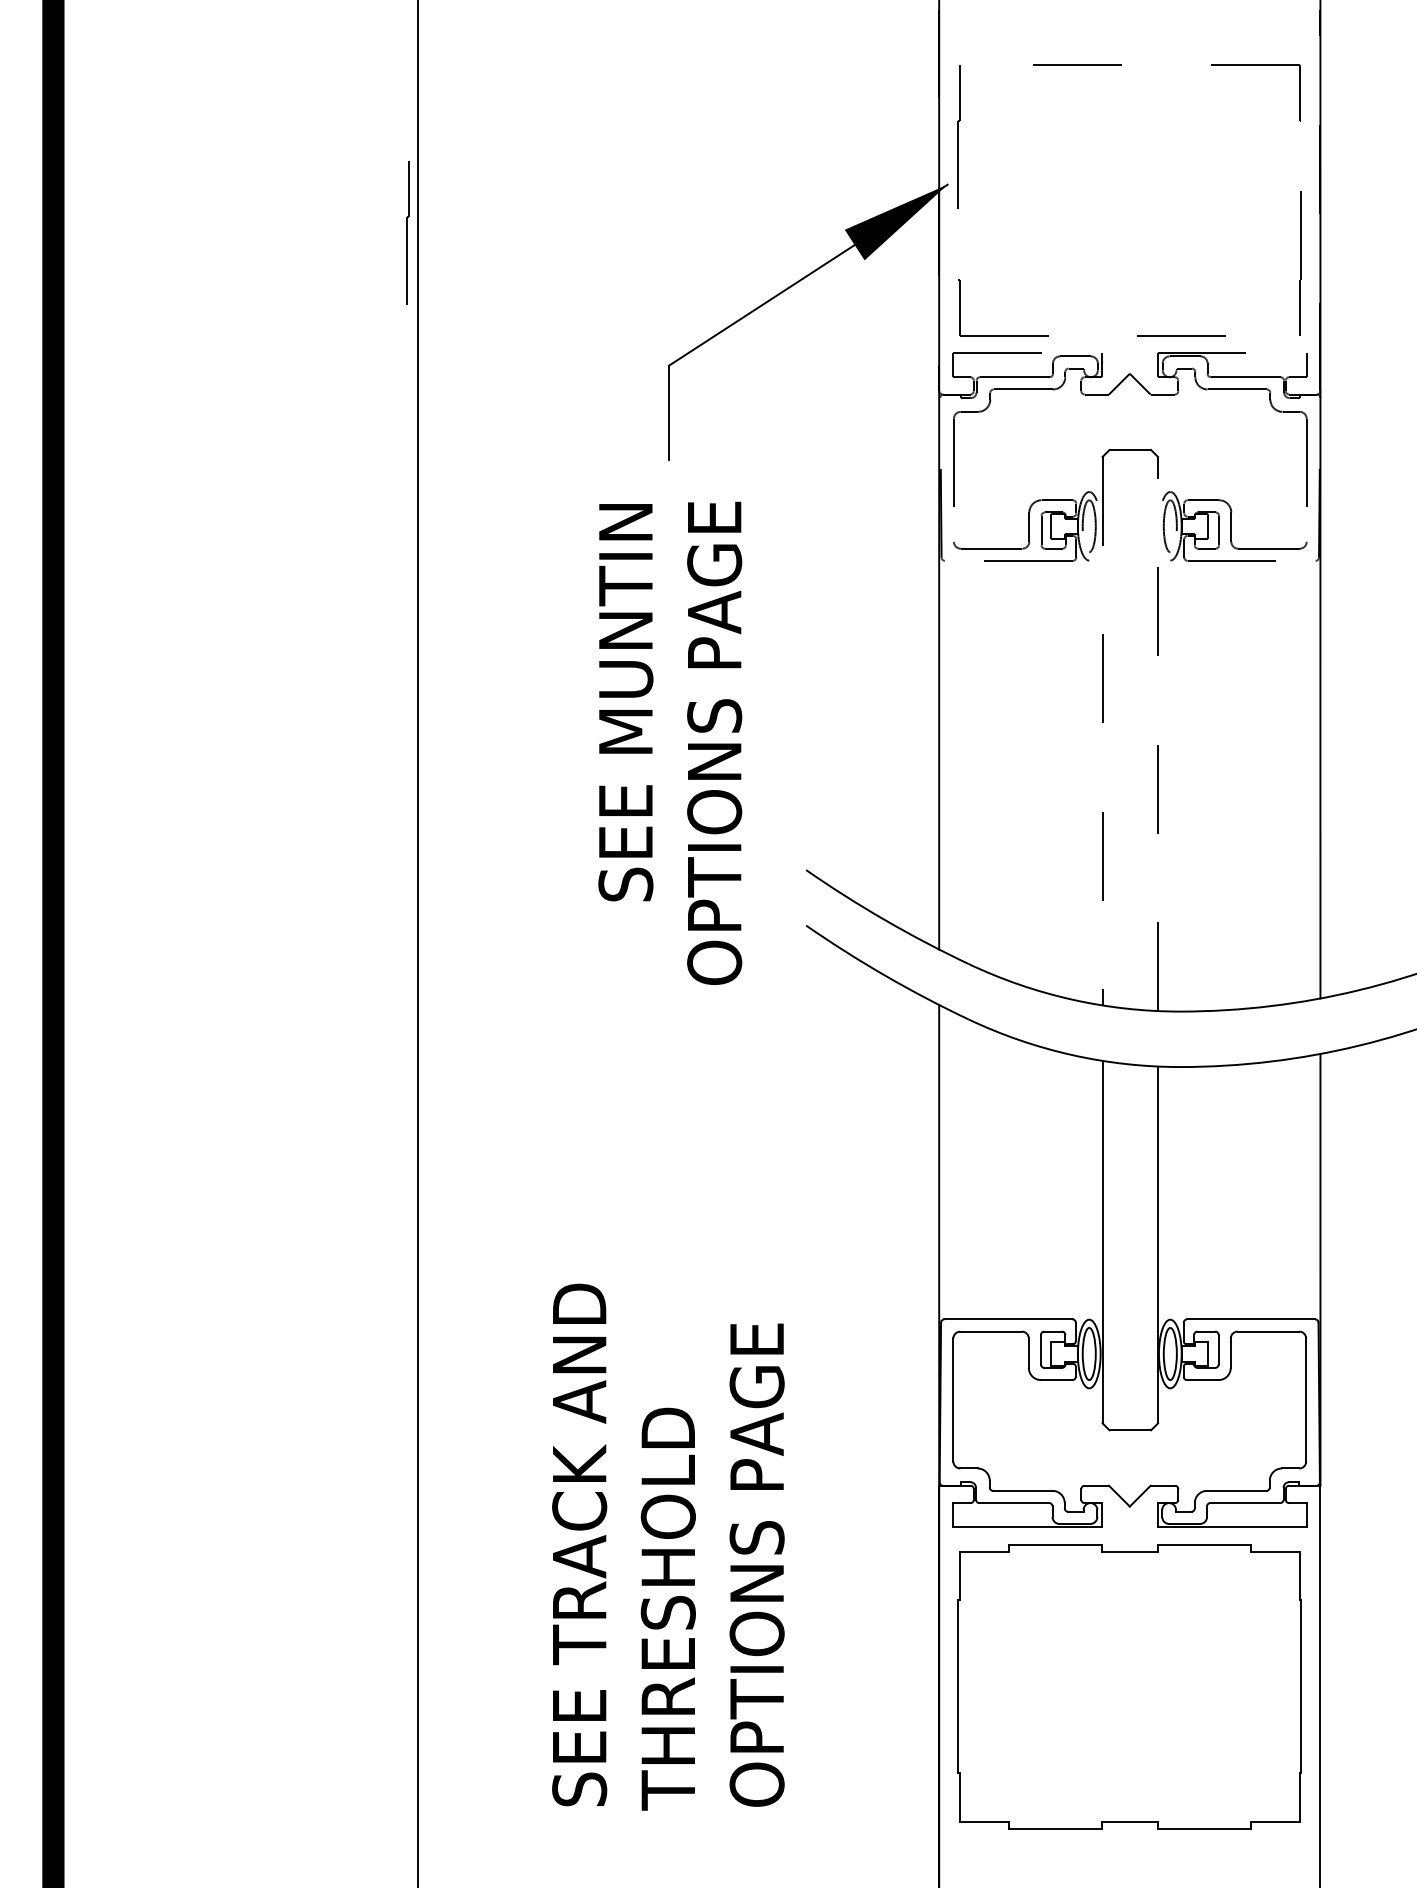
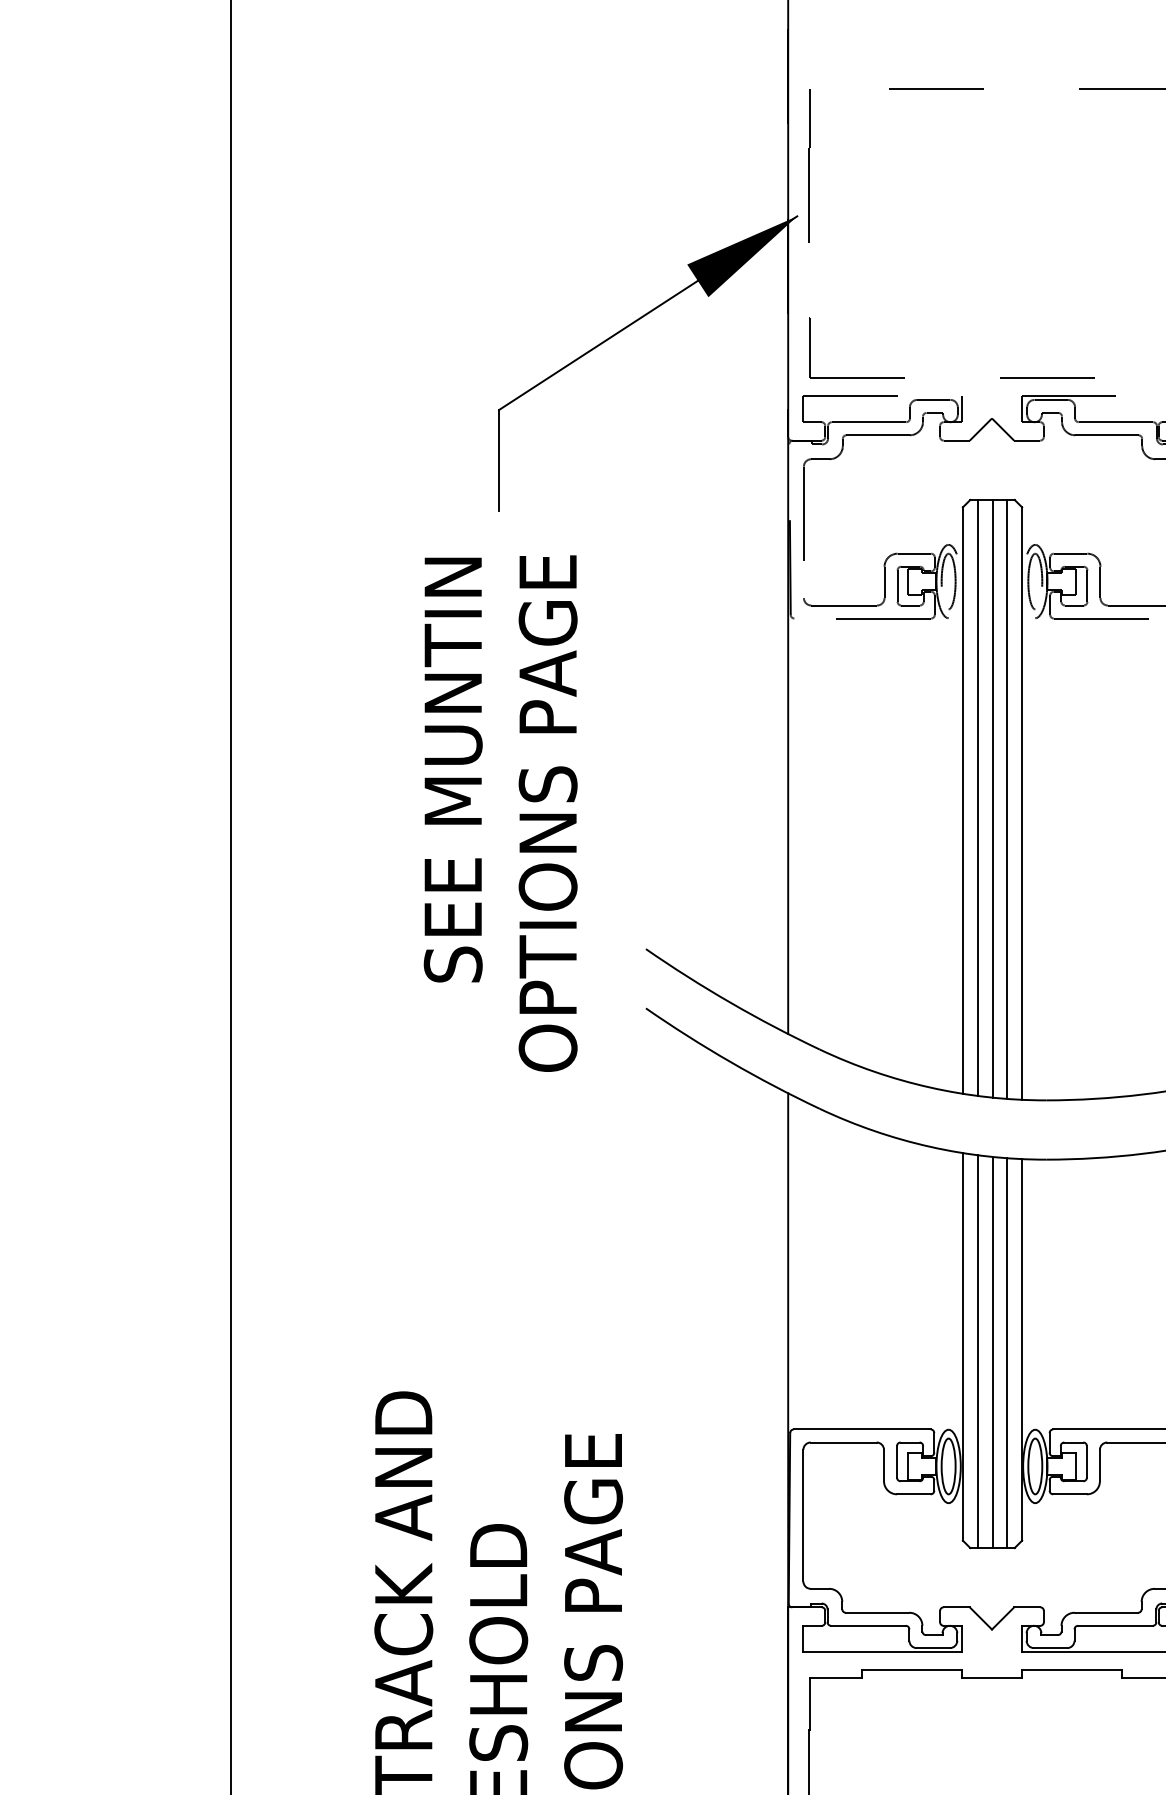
part: (407, 232) -> (219, 267), removed
line: (1116, 728) -> (977, 797), added
line: (1130, 729) -> (992, 798), added
line: (1144, 730) -> (1007, 799), added
line: (1102, 731) -> (962, 800), dashed -> solid
line: (1158, 733) -> (1022, 803), dashed -> solid
line: (1116, 1246) -> (977, 1351), added
line: (1130, 1247) -> (992, 1352), added
line: (1144, 1247) -> (1007, 1352), added

